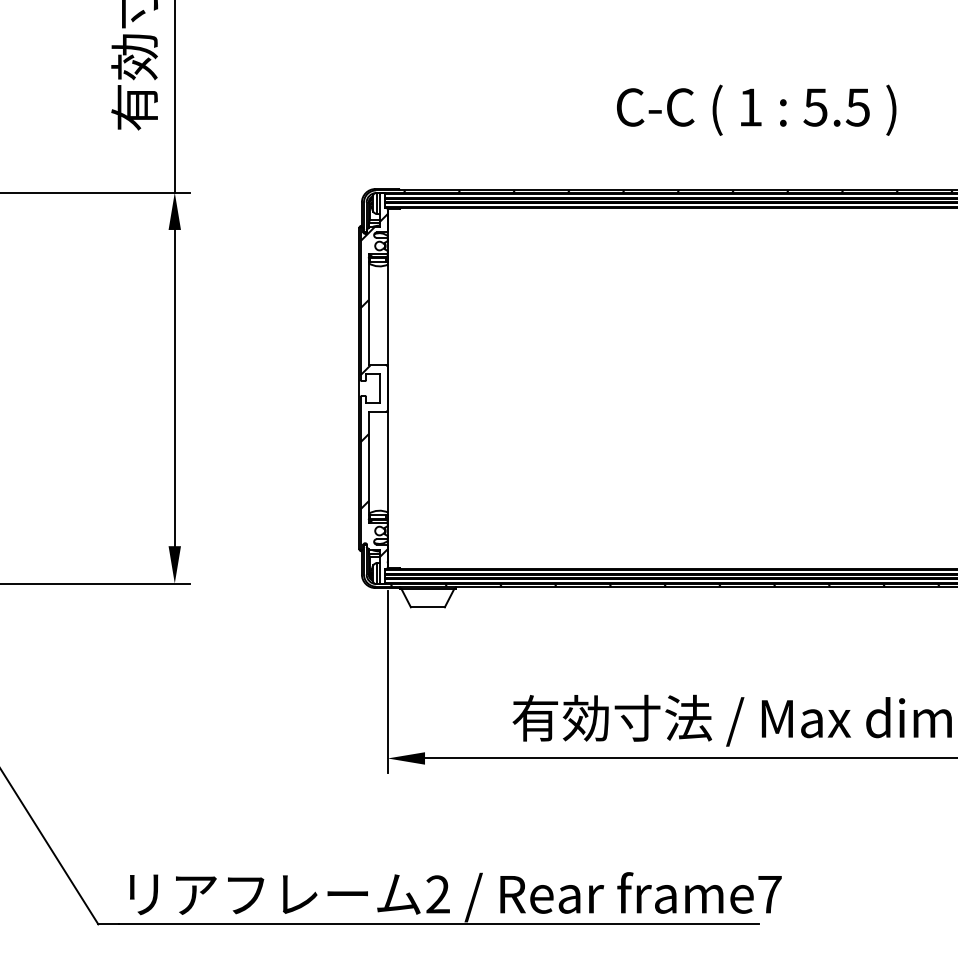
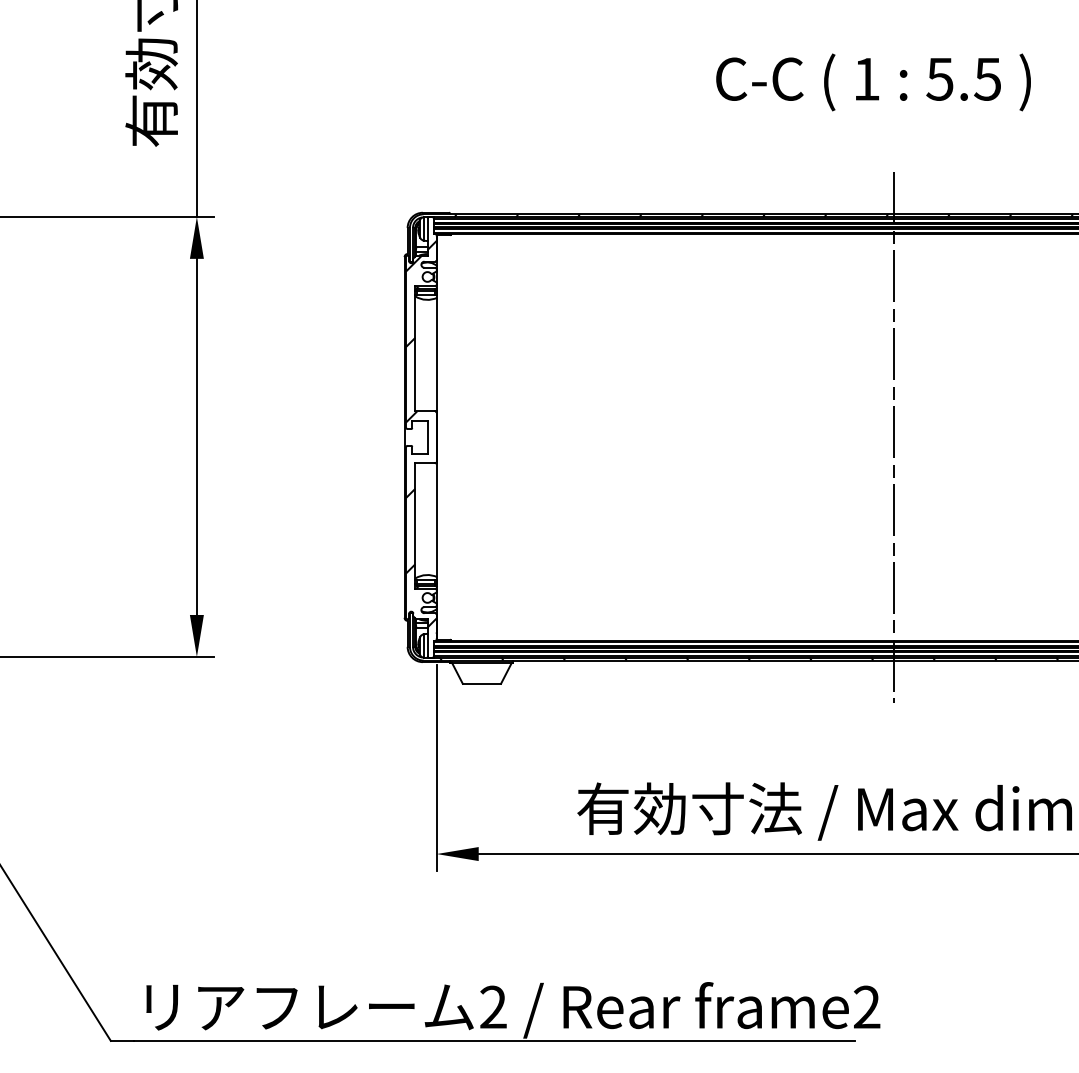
text: (756, 109) -> (873, 81), moved
line: (793, 388) -> (893, 437), added
text: (769, 894) -> (866, 1007), frame7 -> frame2

